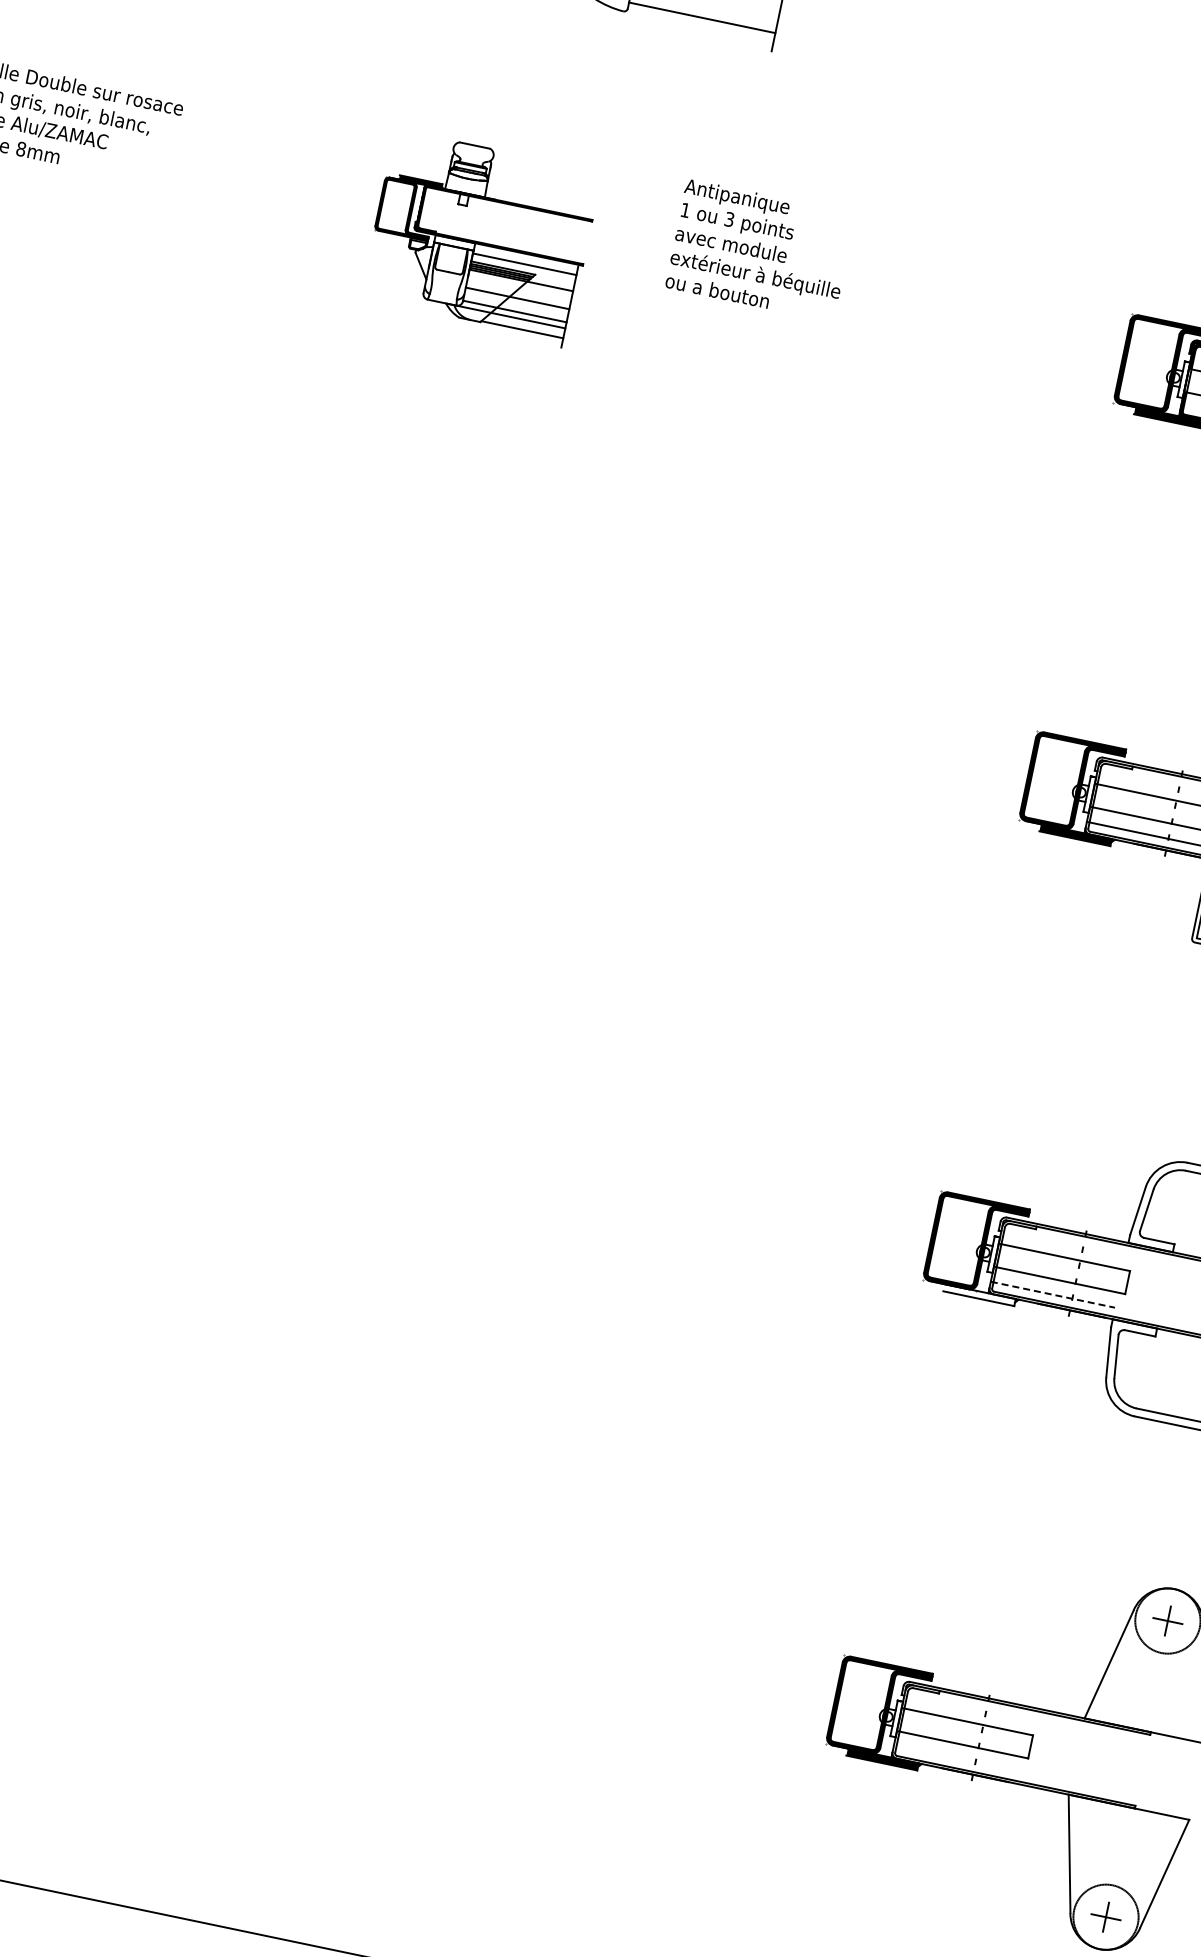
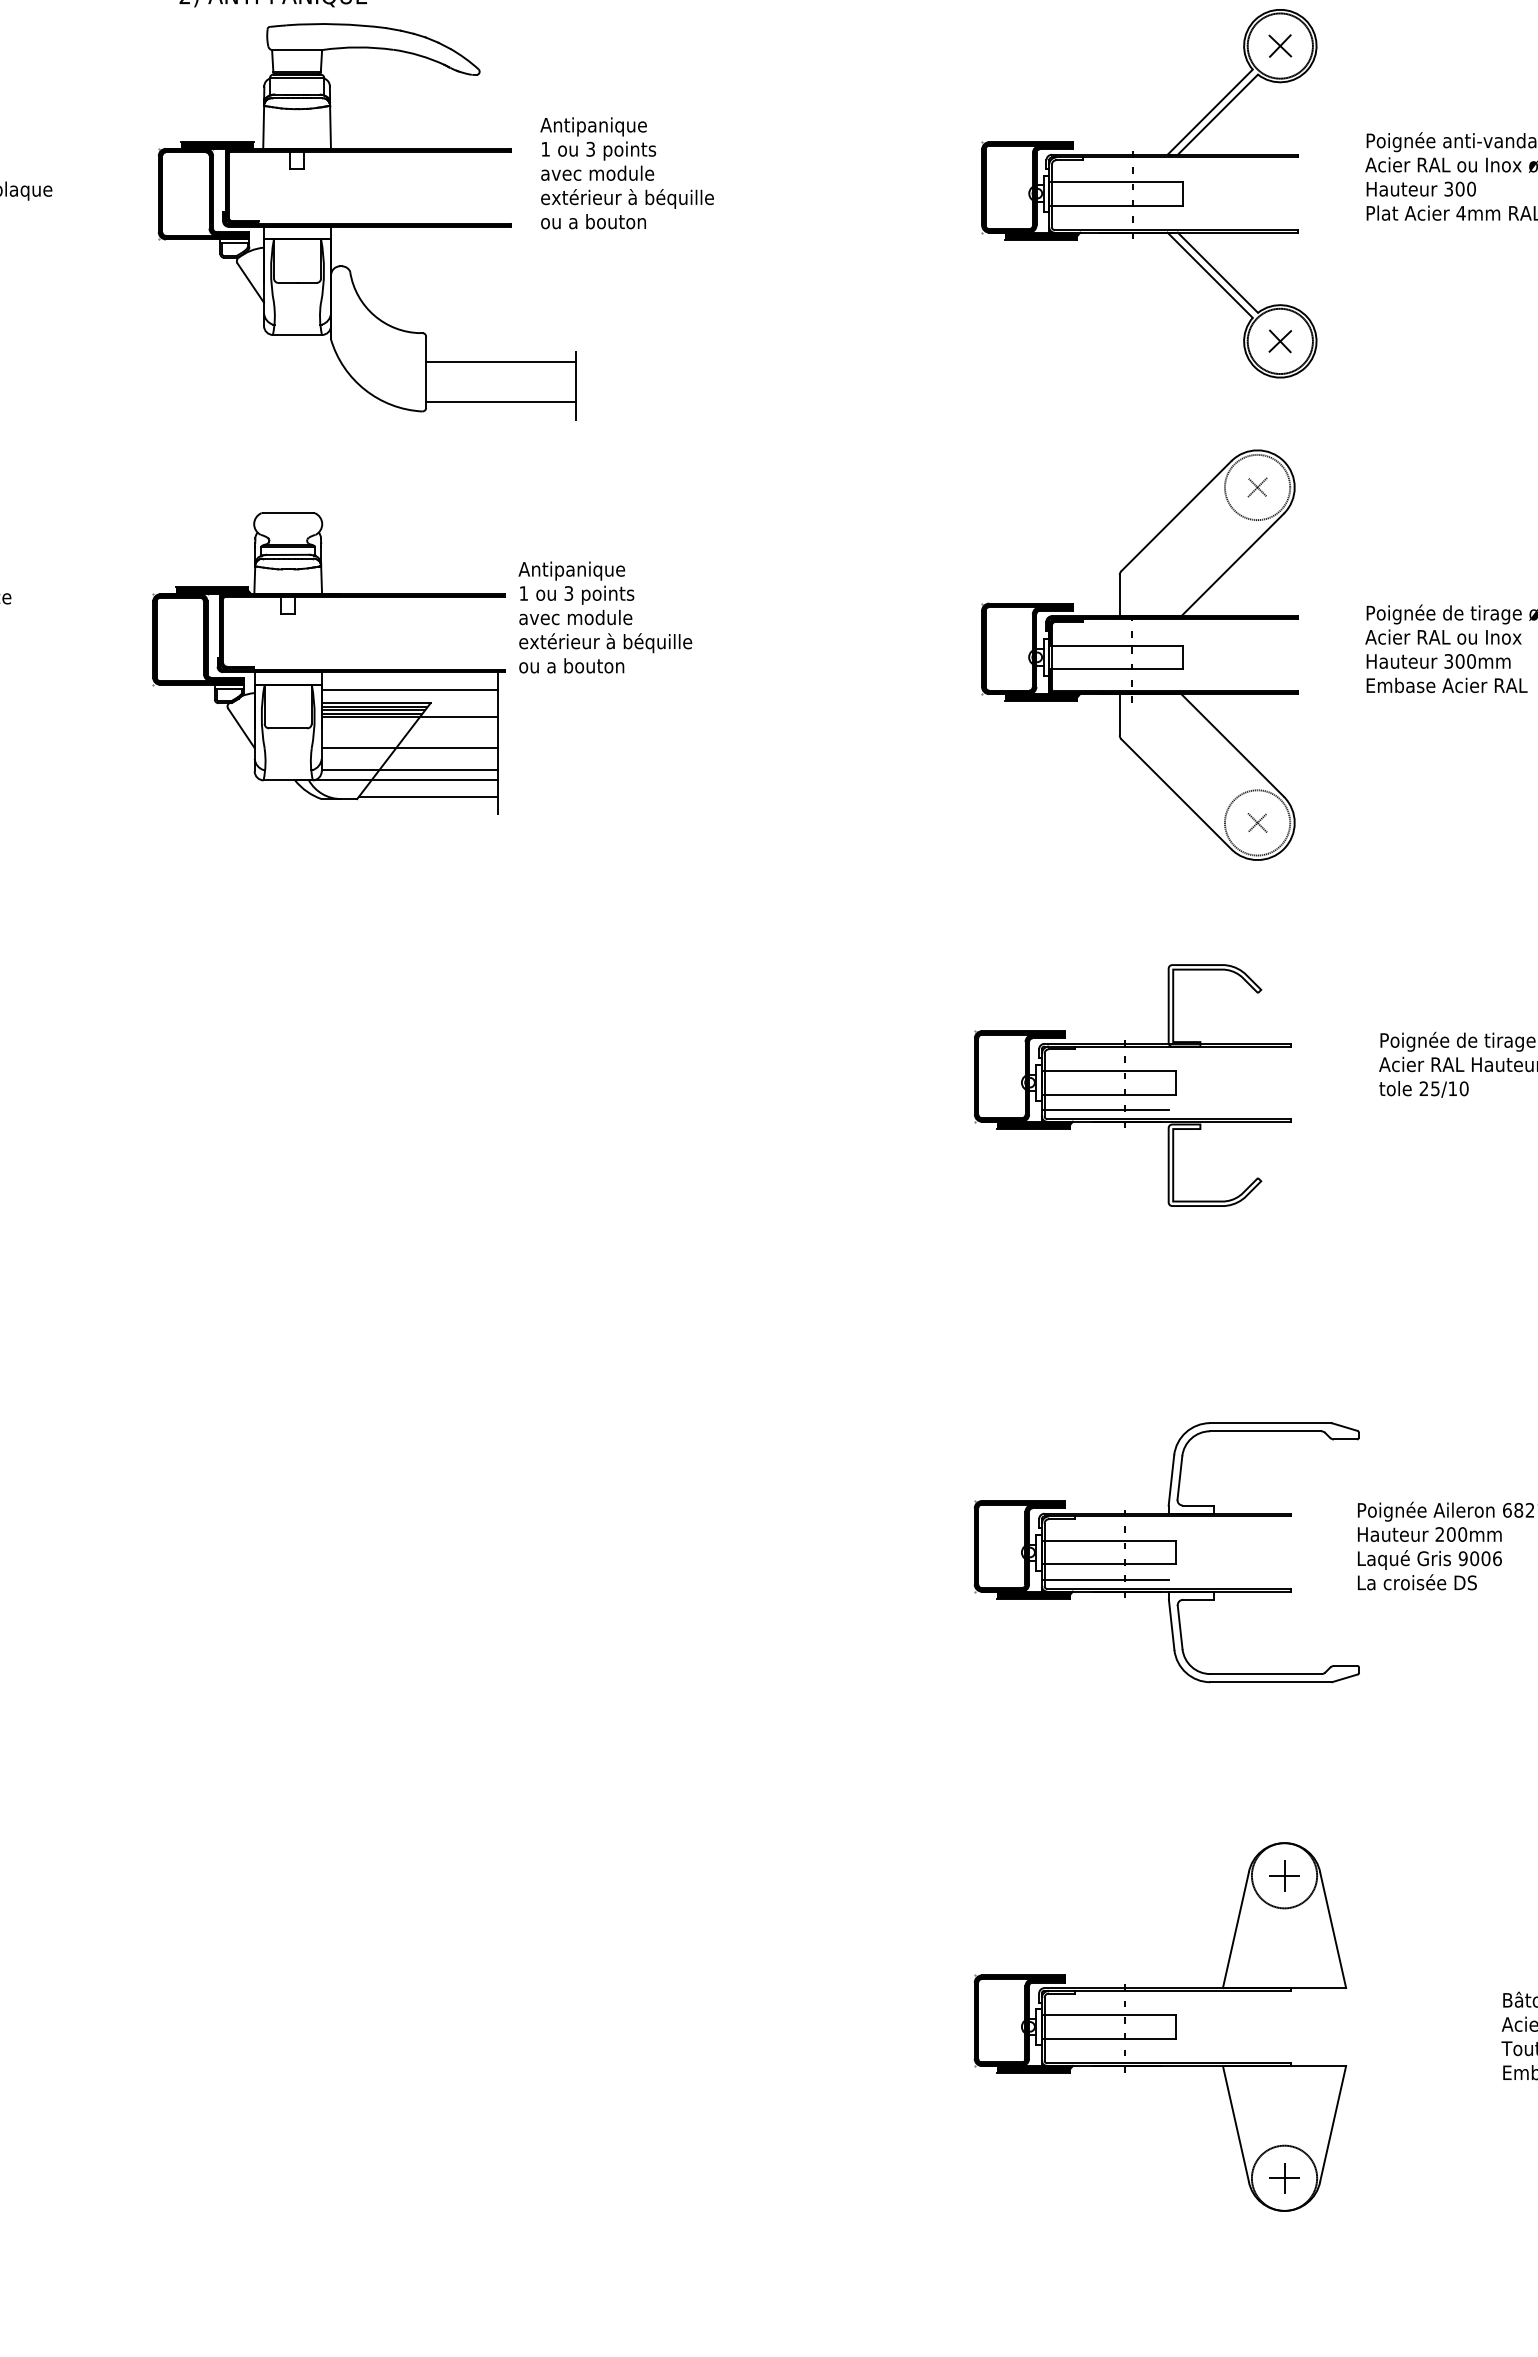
part: (479, 238) -> (328, 663), size x1.67
fill: (979, 1294) -> (1033, 1594), added
line: (1053, 1294) -> (1105, 1579), dashed -> solid

